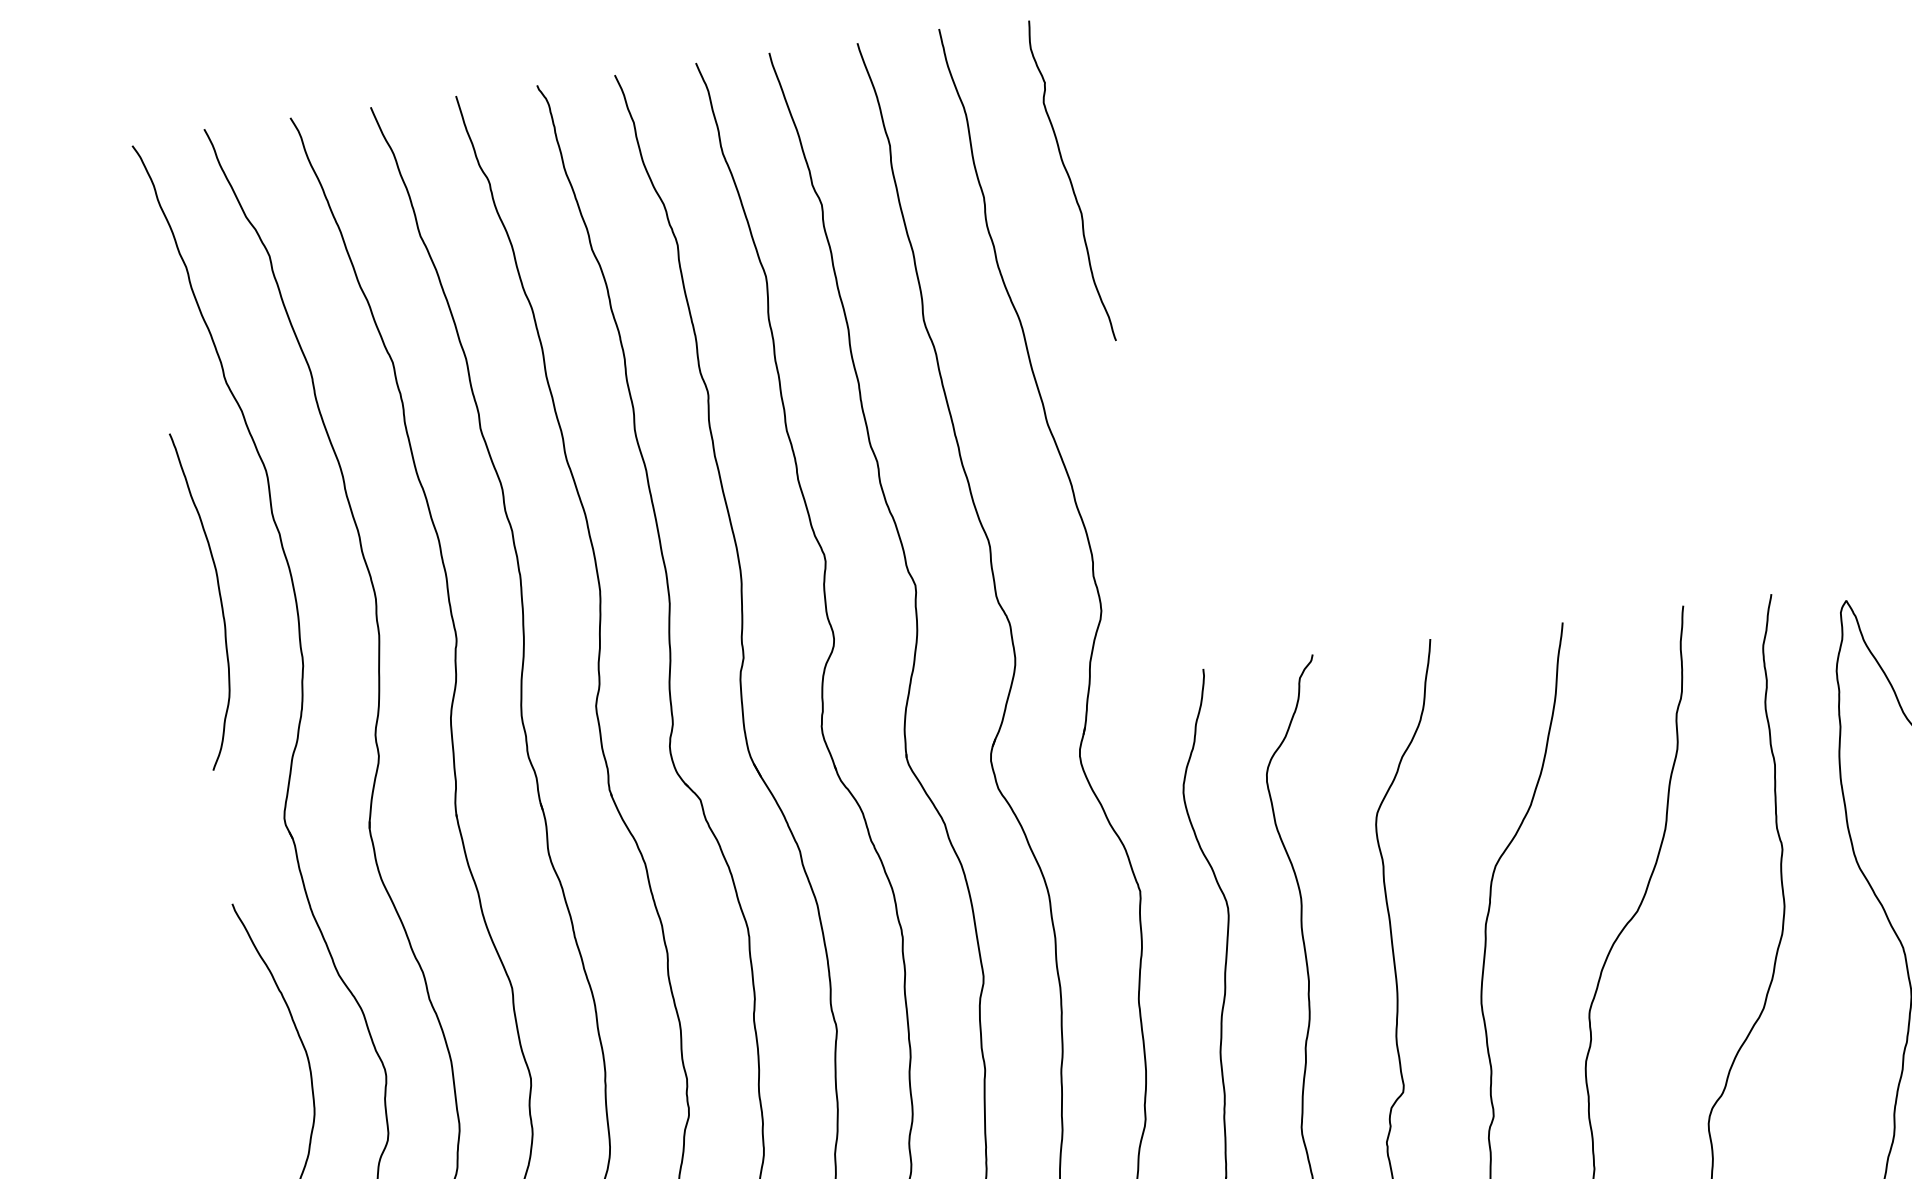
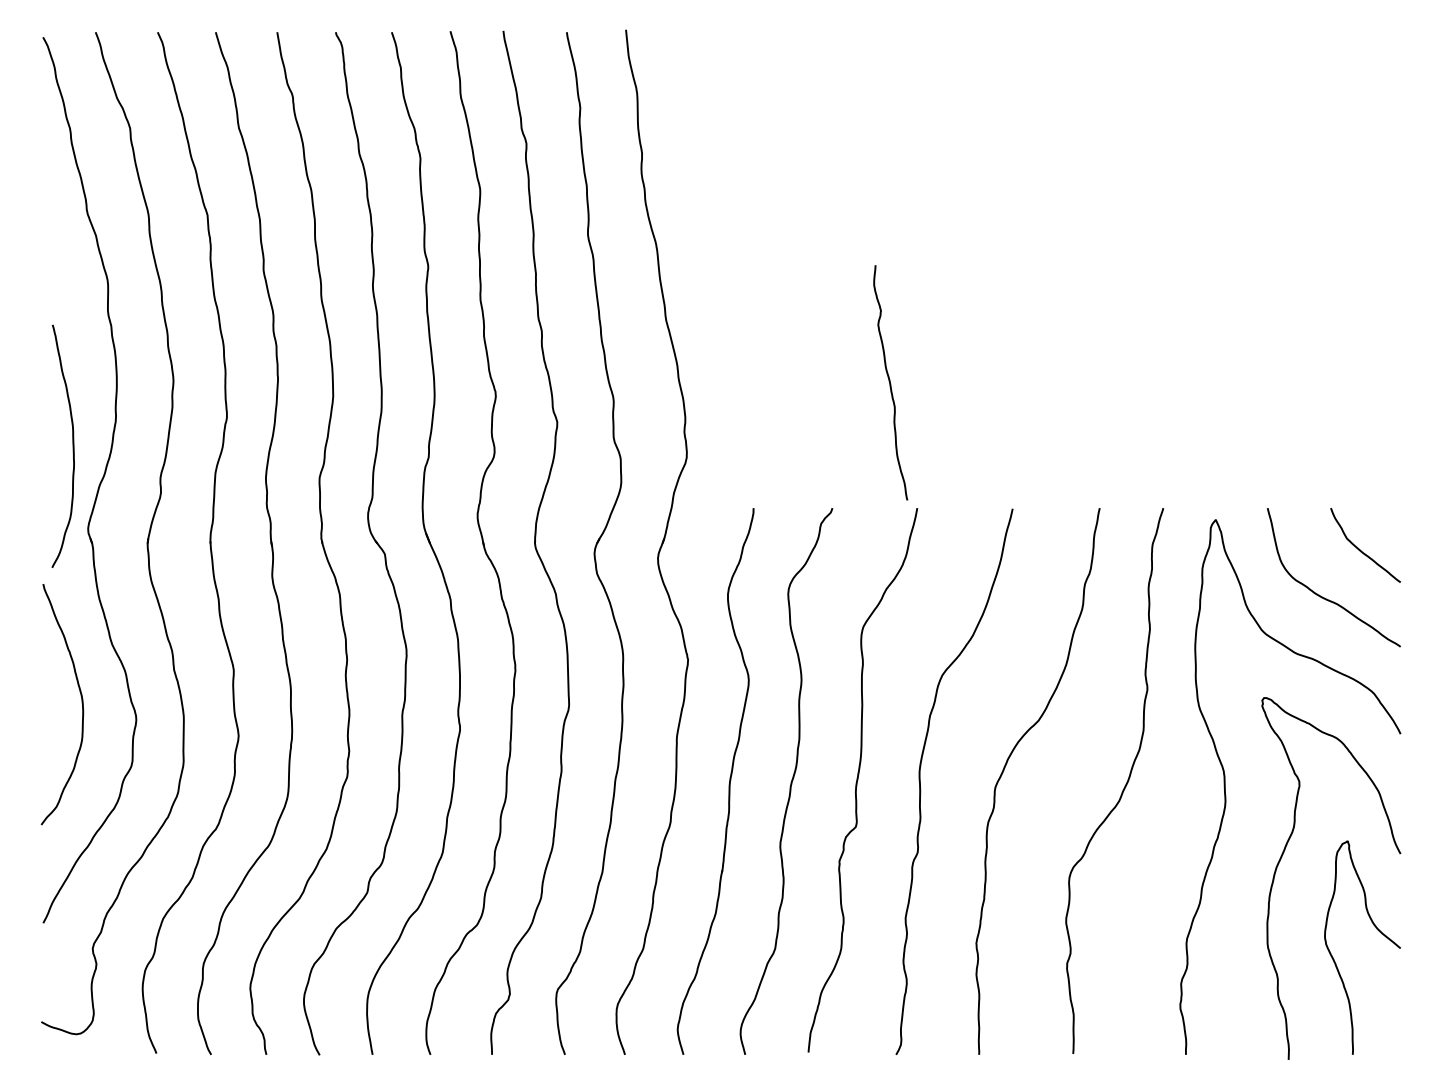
curve: (1071, 180) -> (890, 382), moved
curve: (219, 597) -> (72, 445), moved

